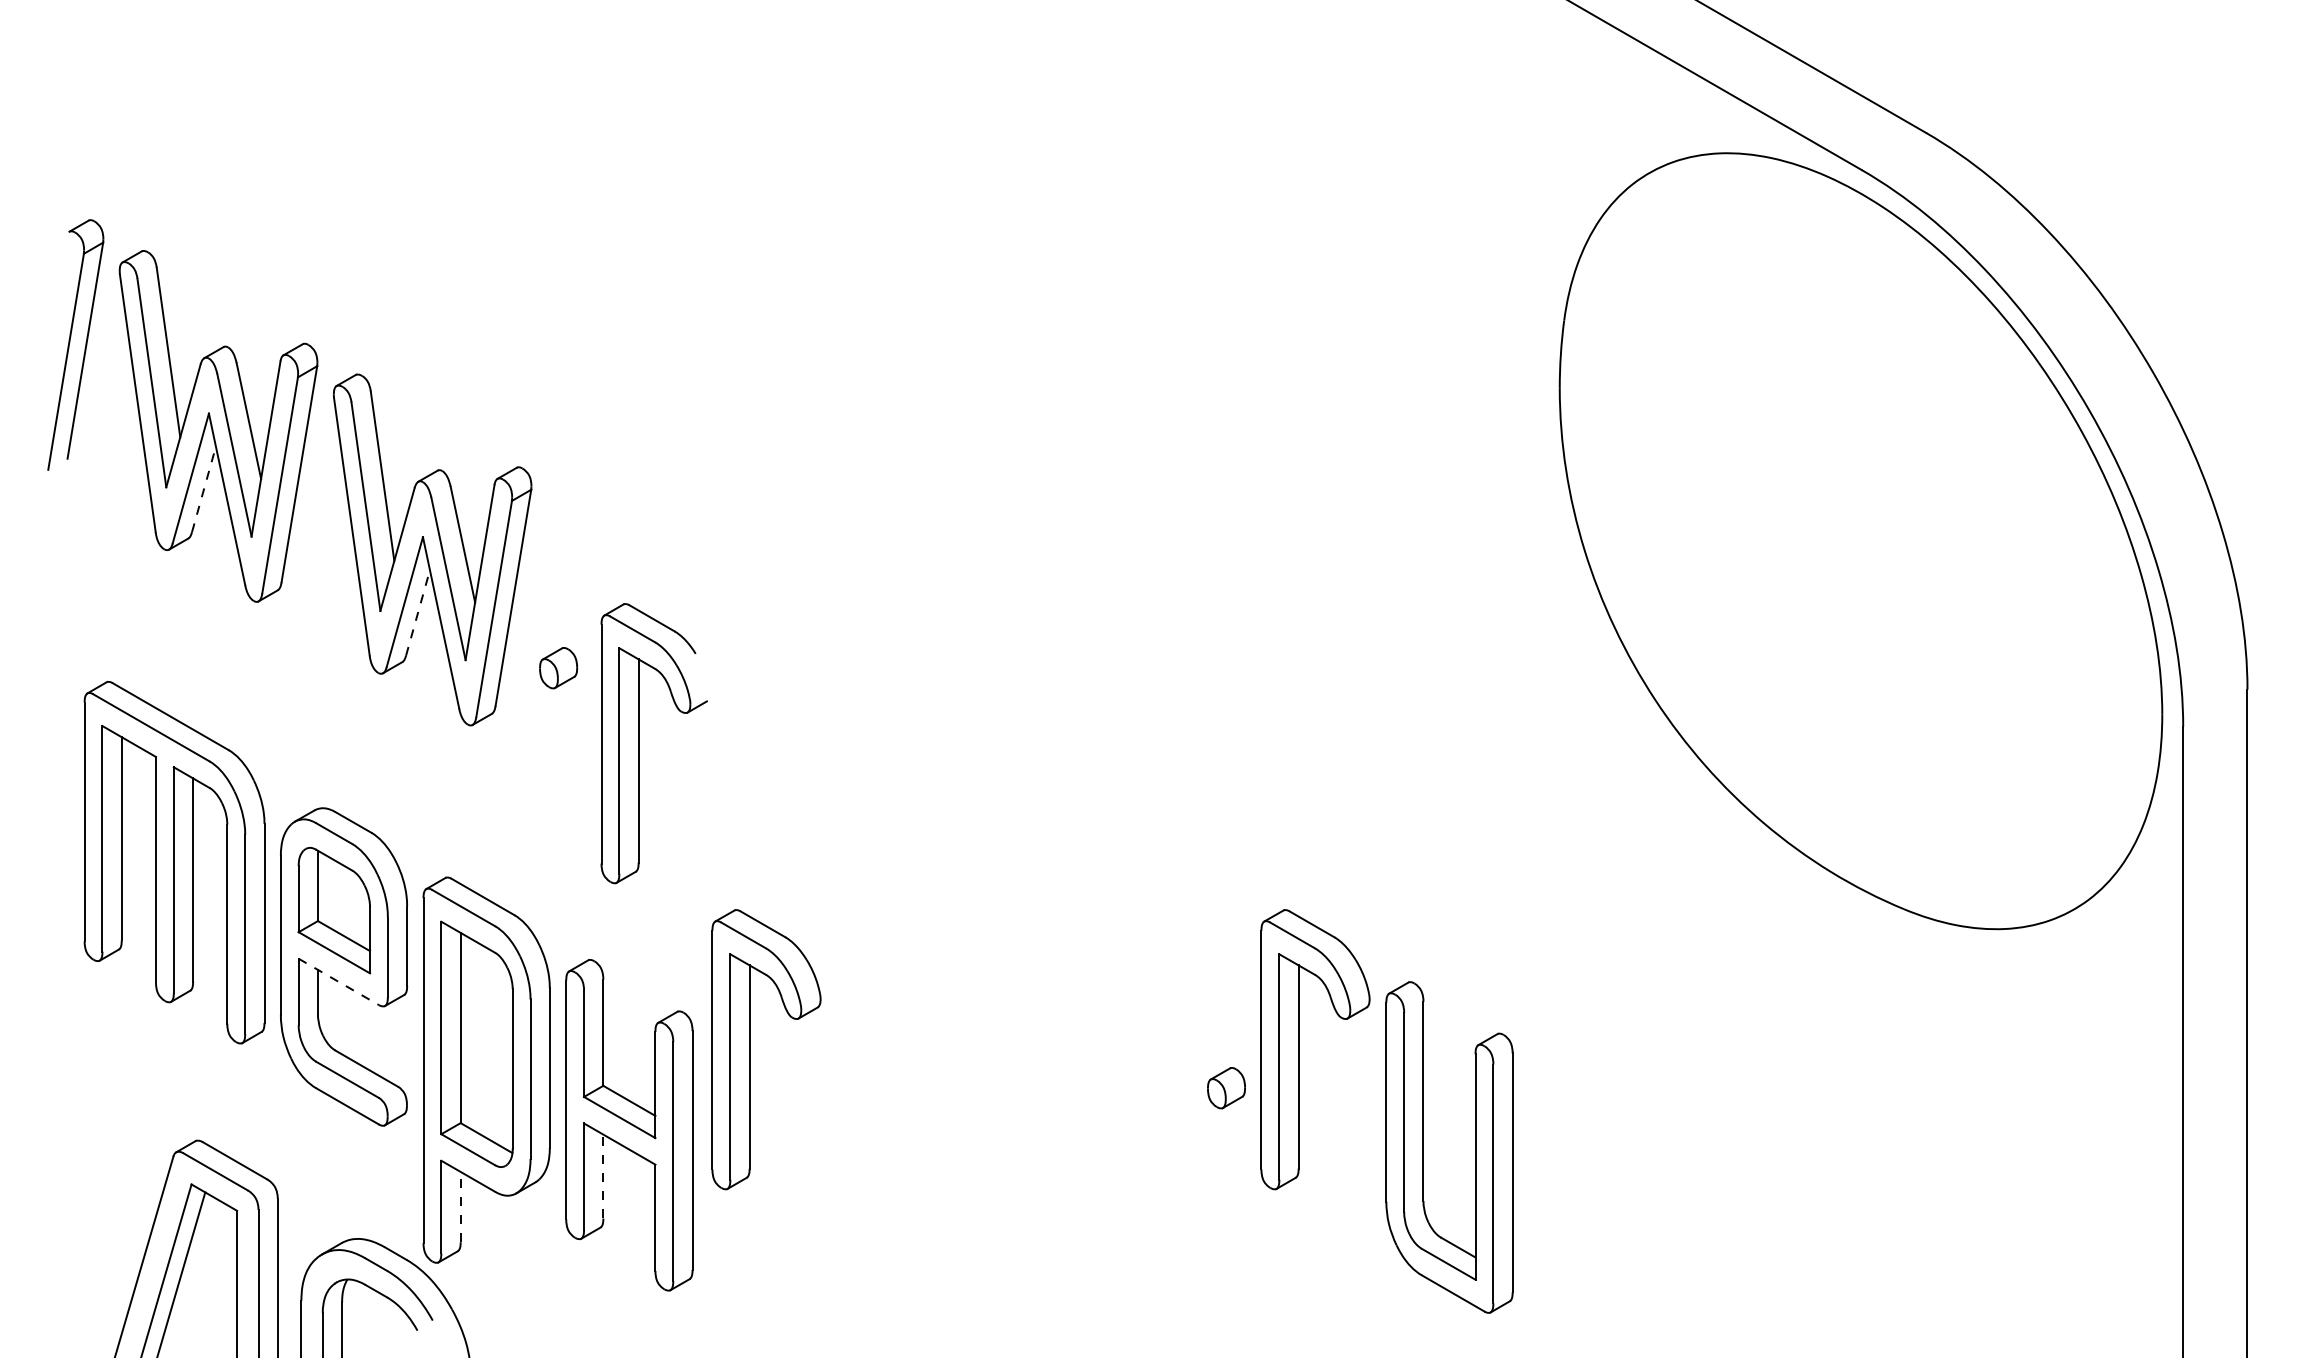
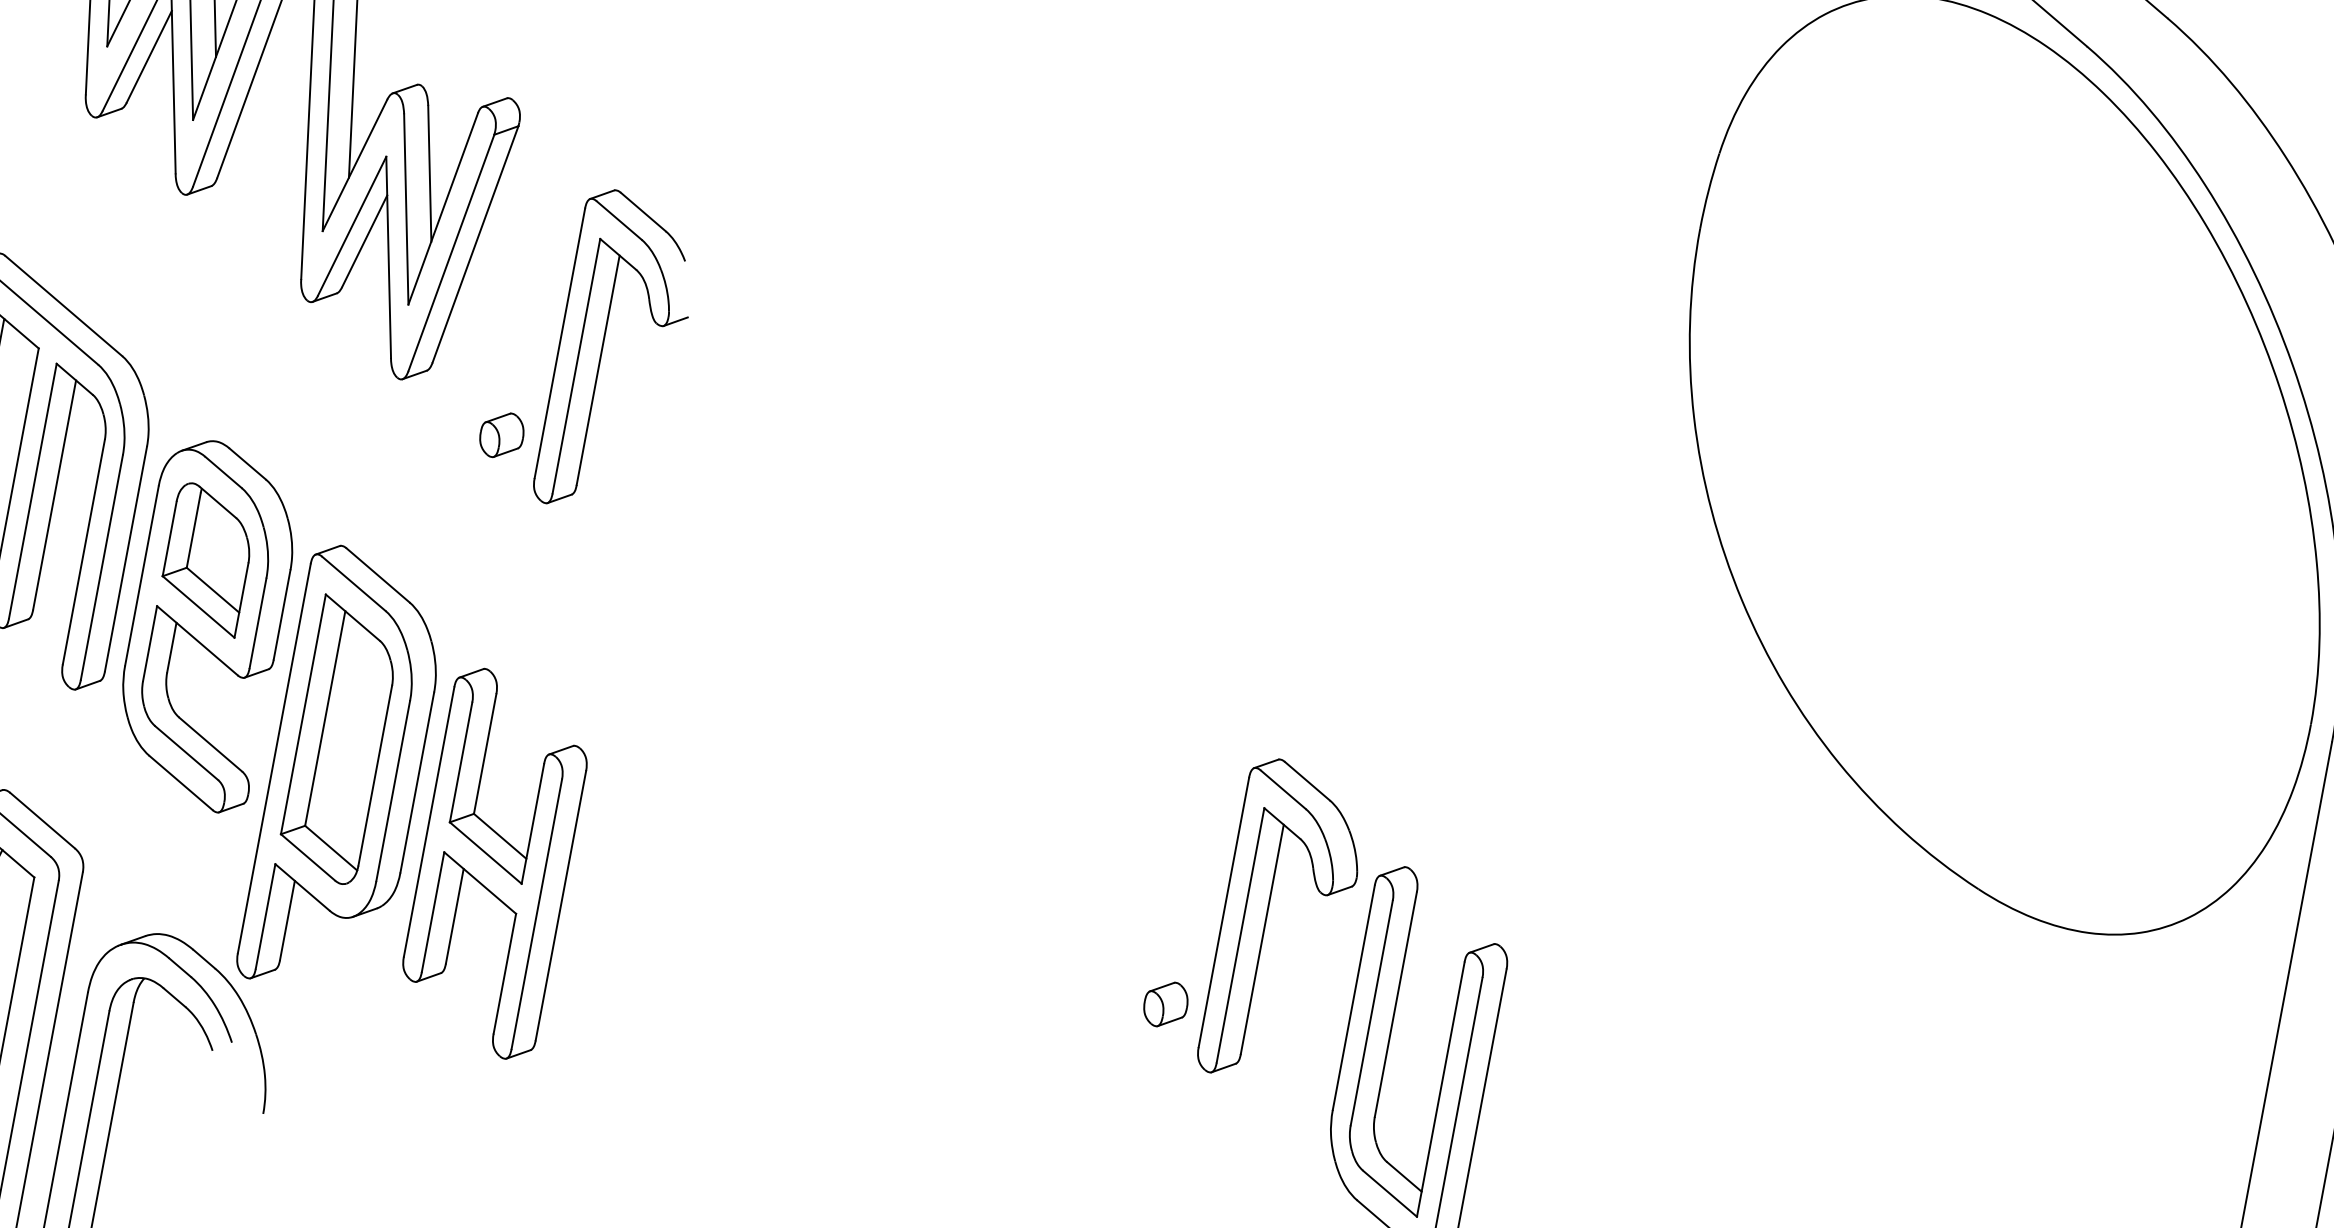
line: (204, 488) -> (150, 55), dashed -> solid
line: (418, 612) -> (365, 240), dashed -> solid
part: (558, 668) -> (501, 435), moved
part: (639, 743) -> (602, 350), moved
line: (339, 982) -> (198, 641), dashed -> solid
part: (750, 1049) -> (647, 803), removed
part: (1226, 1088) -> (1165, 1004), moved
line: (603, 1176) -> (454, 916), dashed -> solid
line: (460, 1206) -> (287, 919), dashed -> solid

